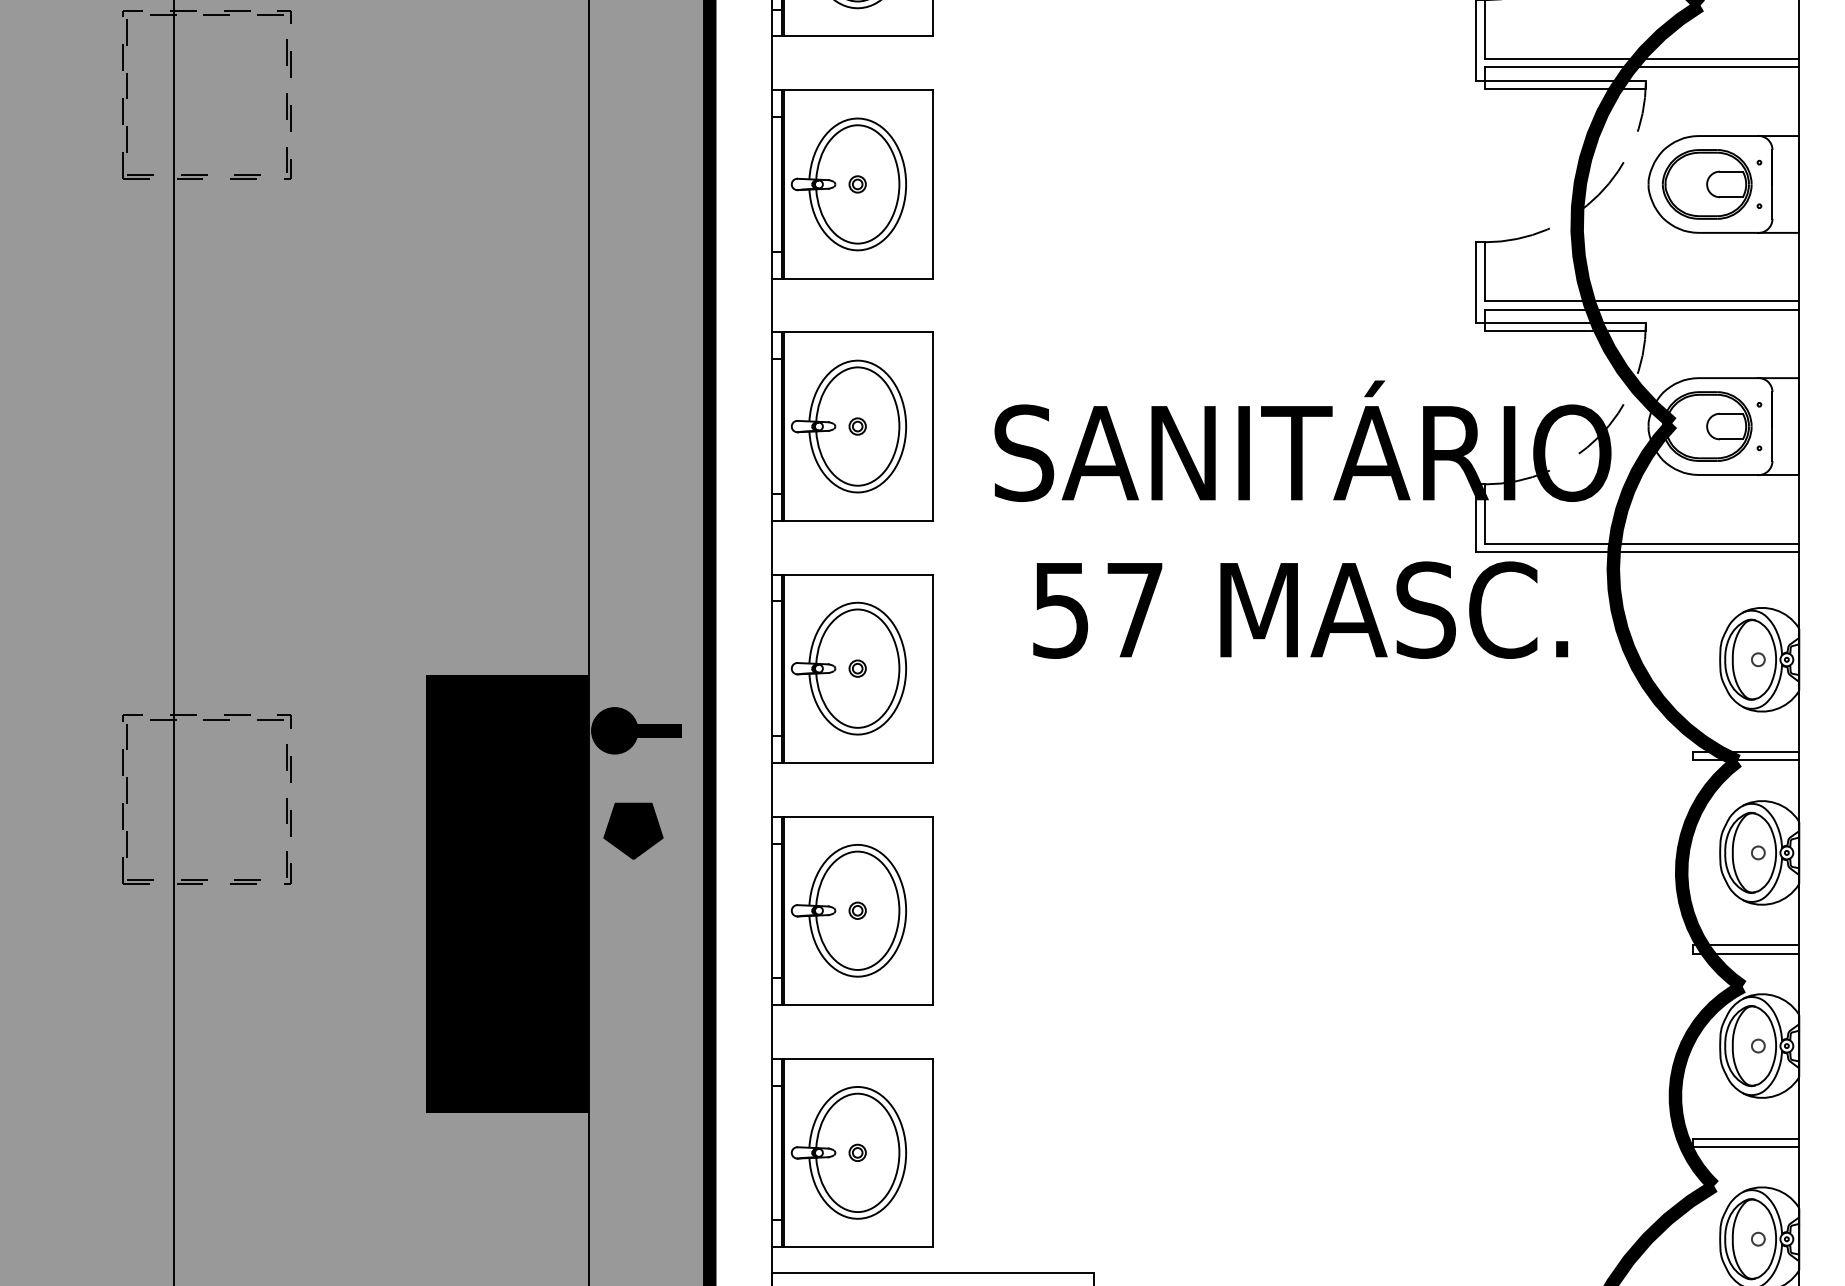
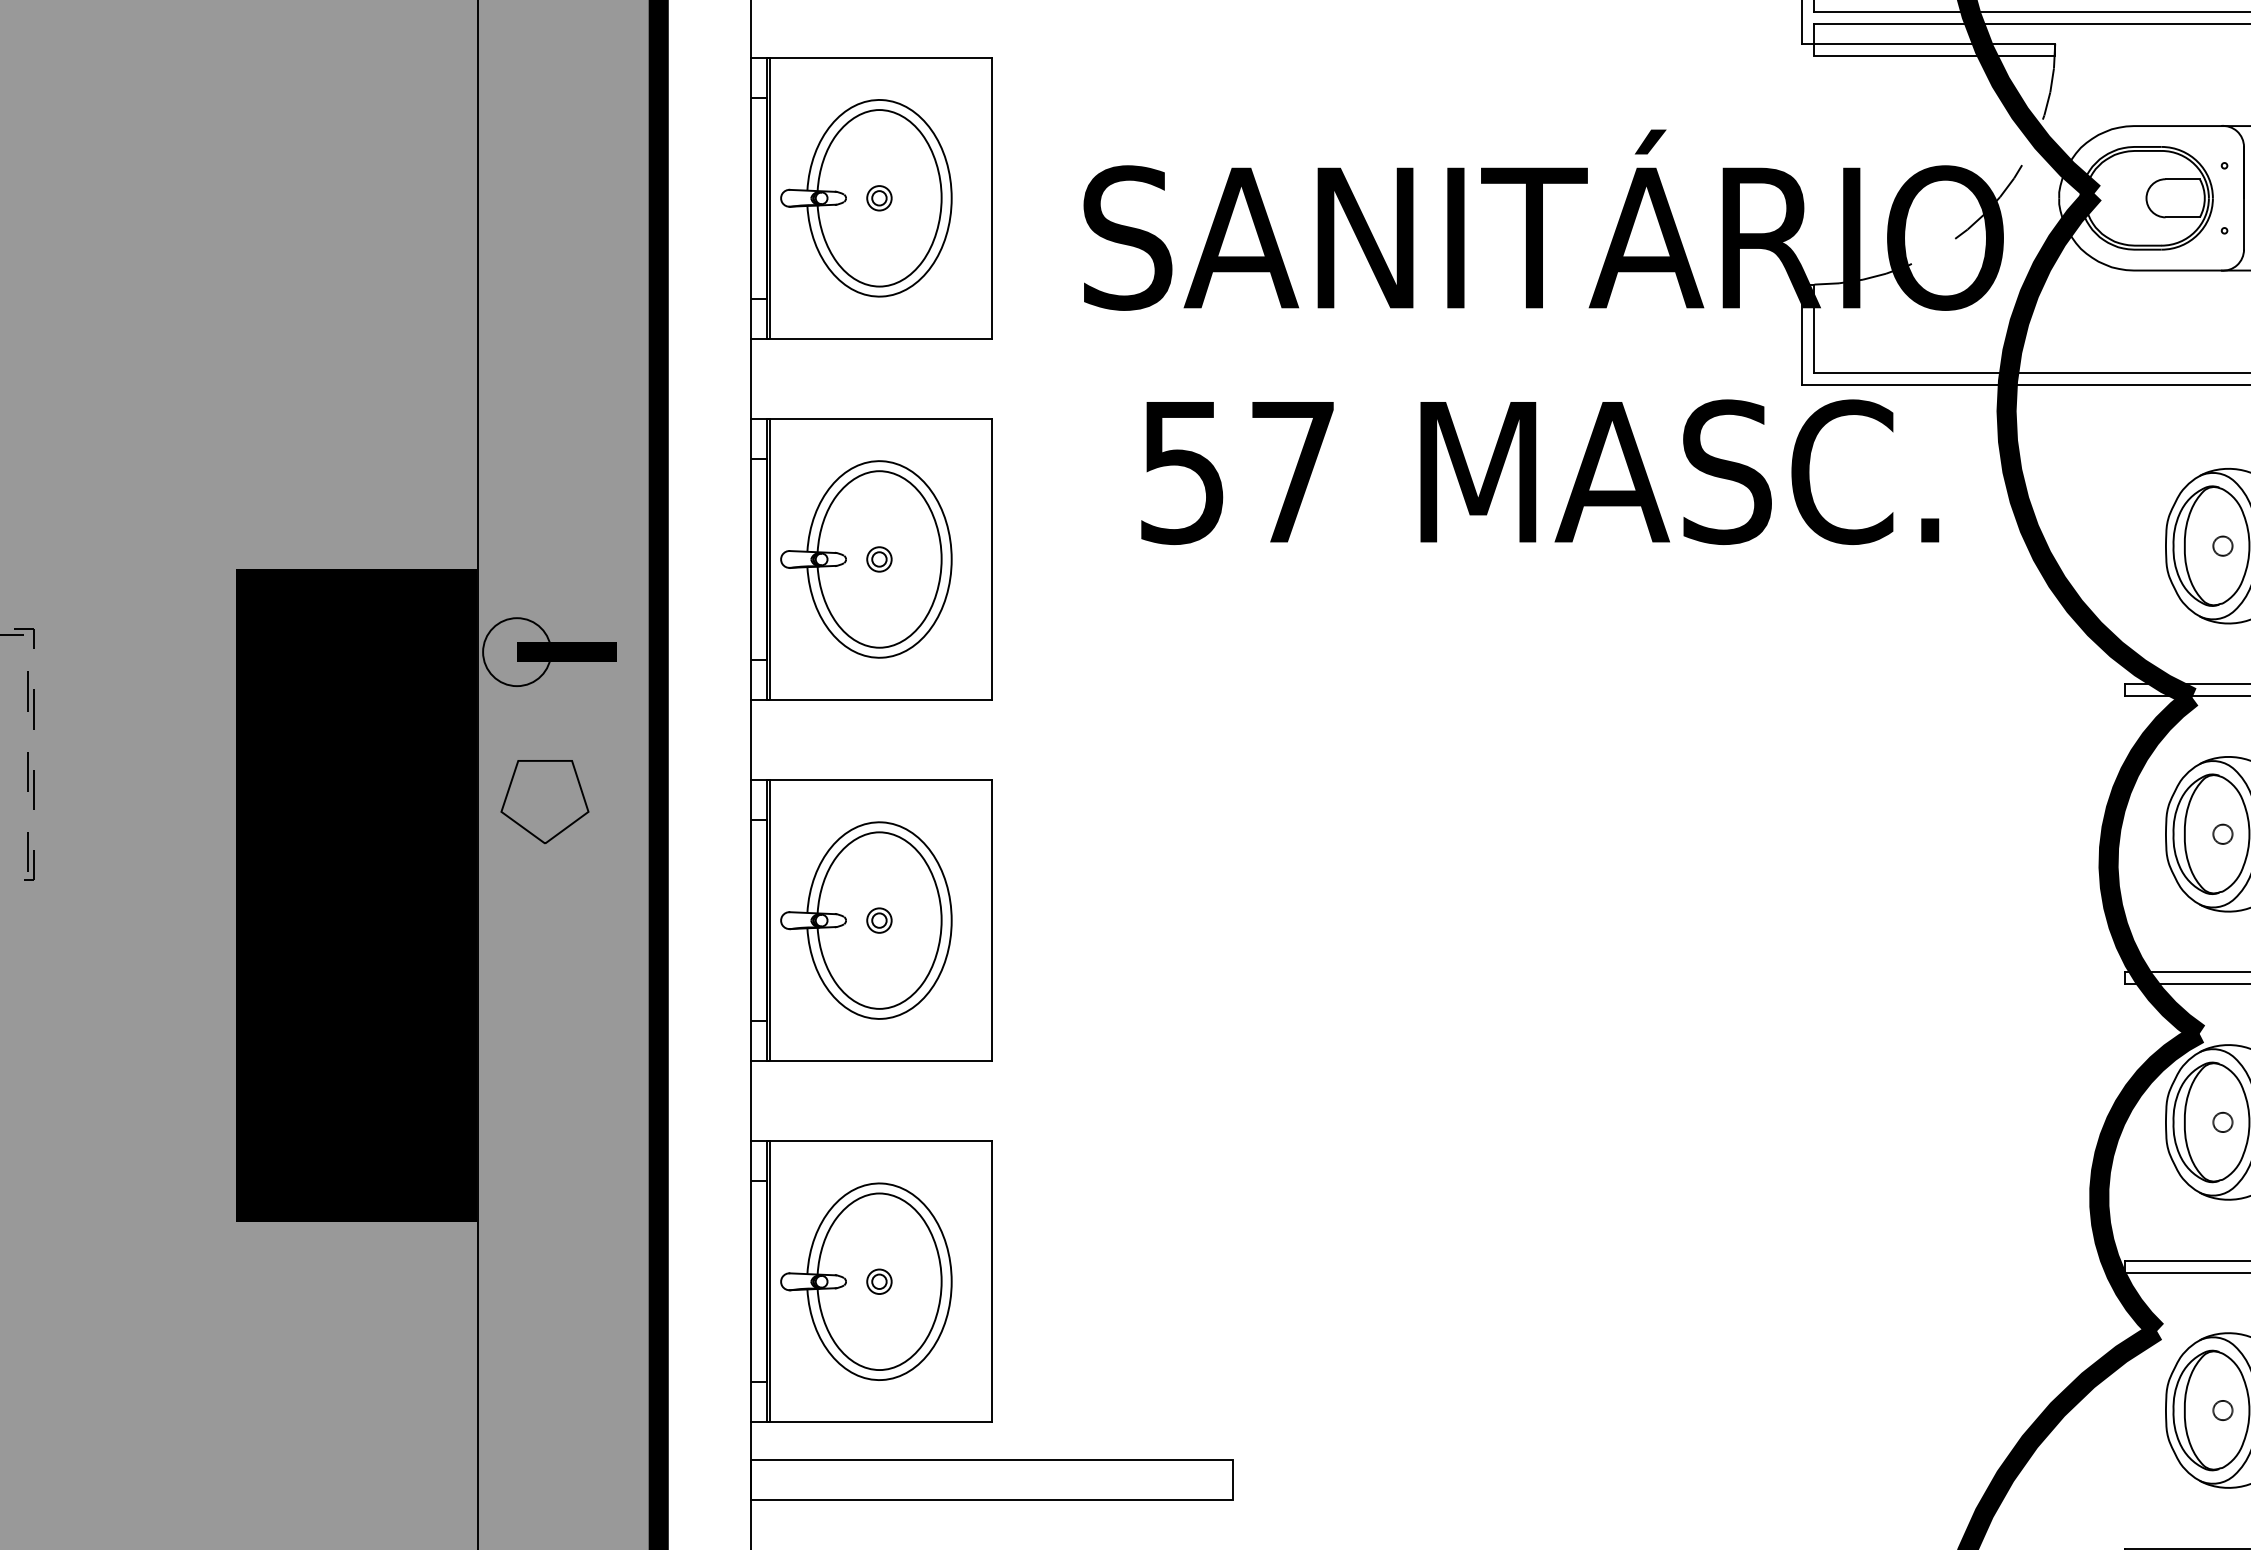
fill: (614, 730) -> (516, 651), removed
fill: (633, 831) -> (544, 802), removed

